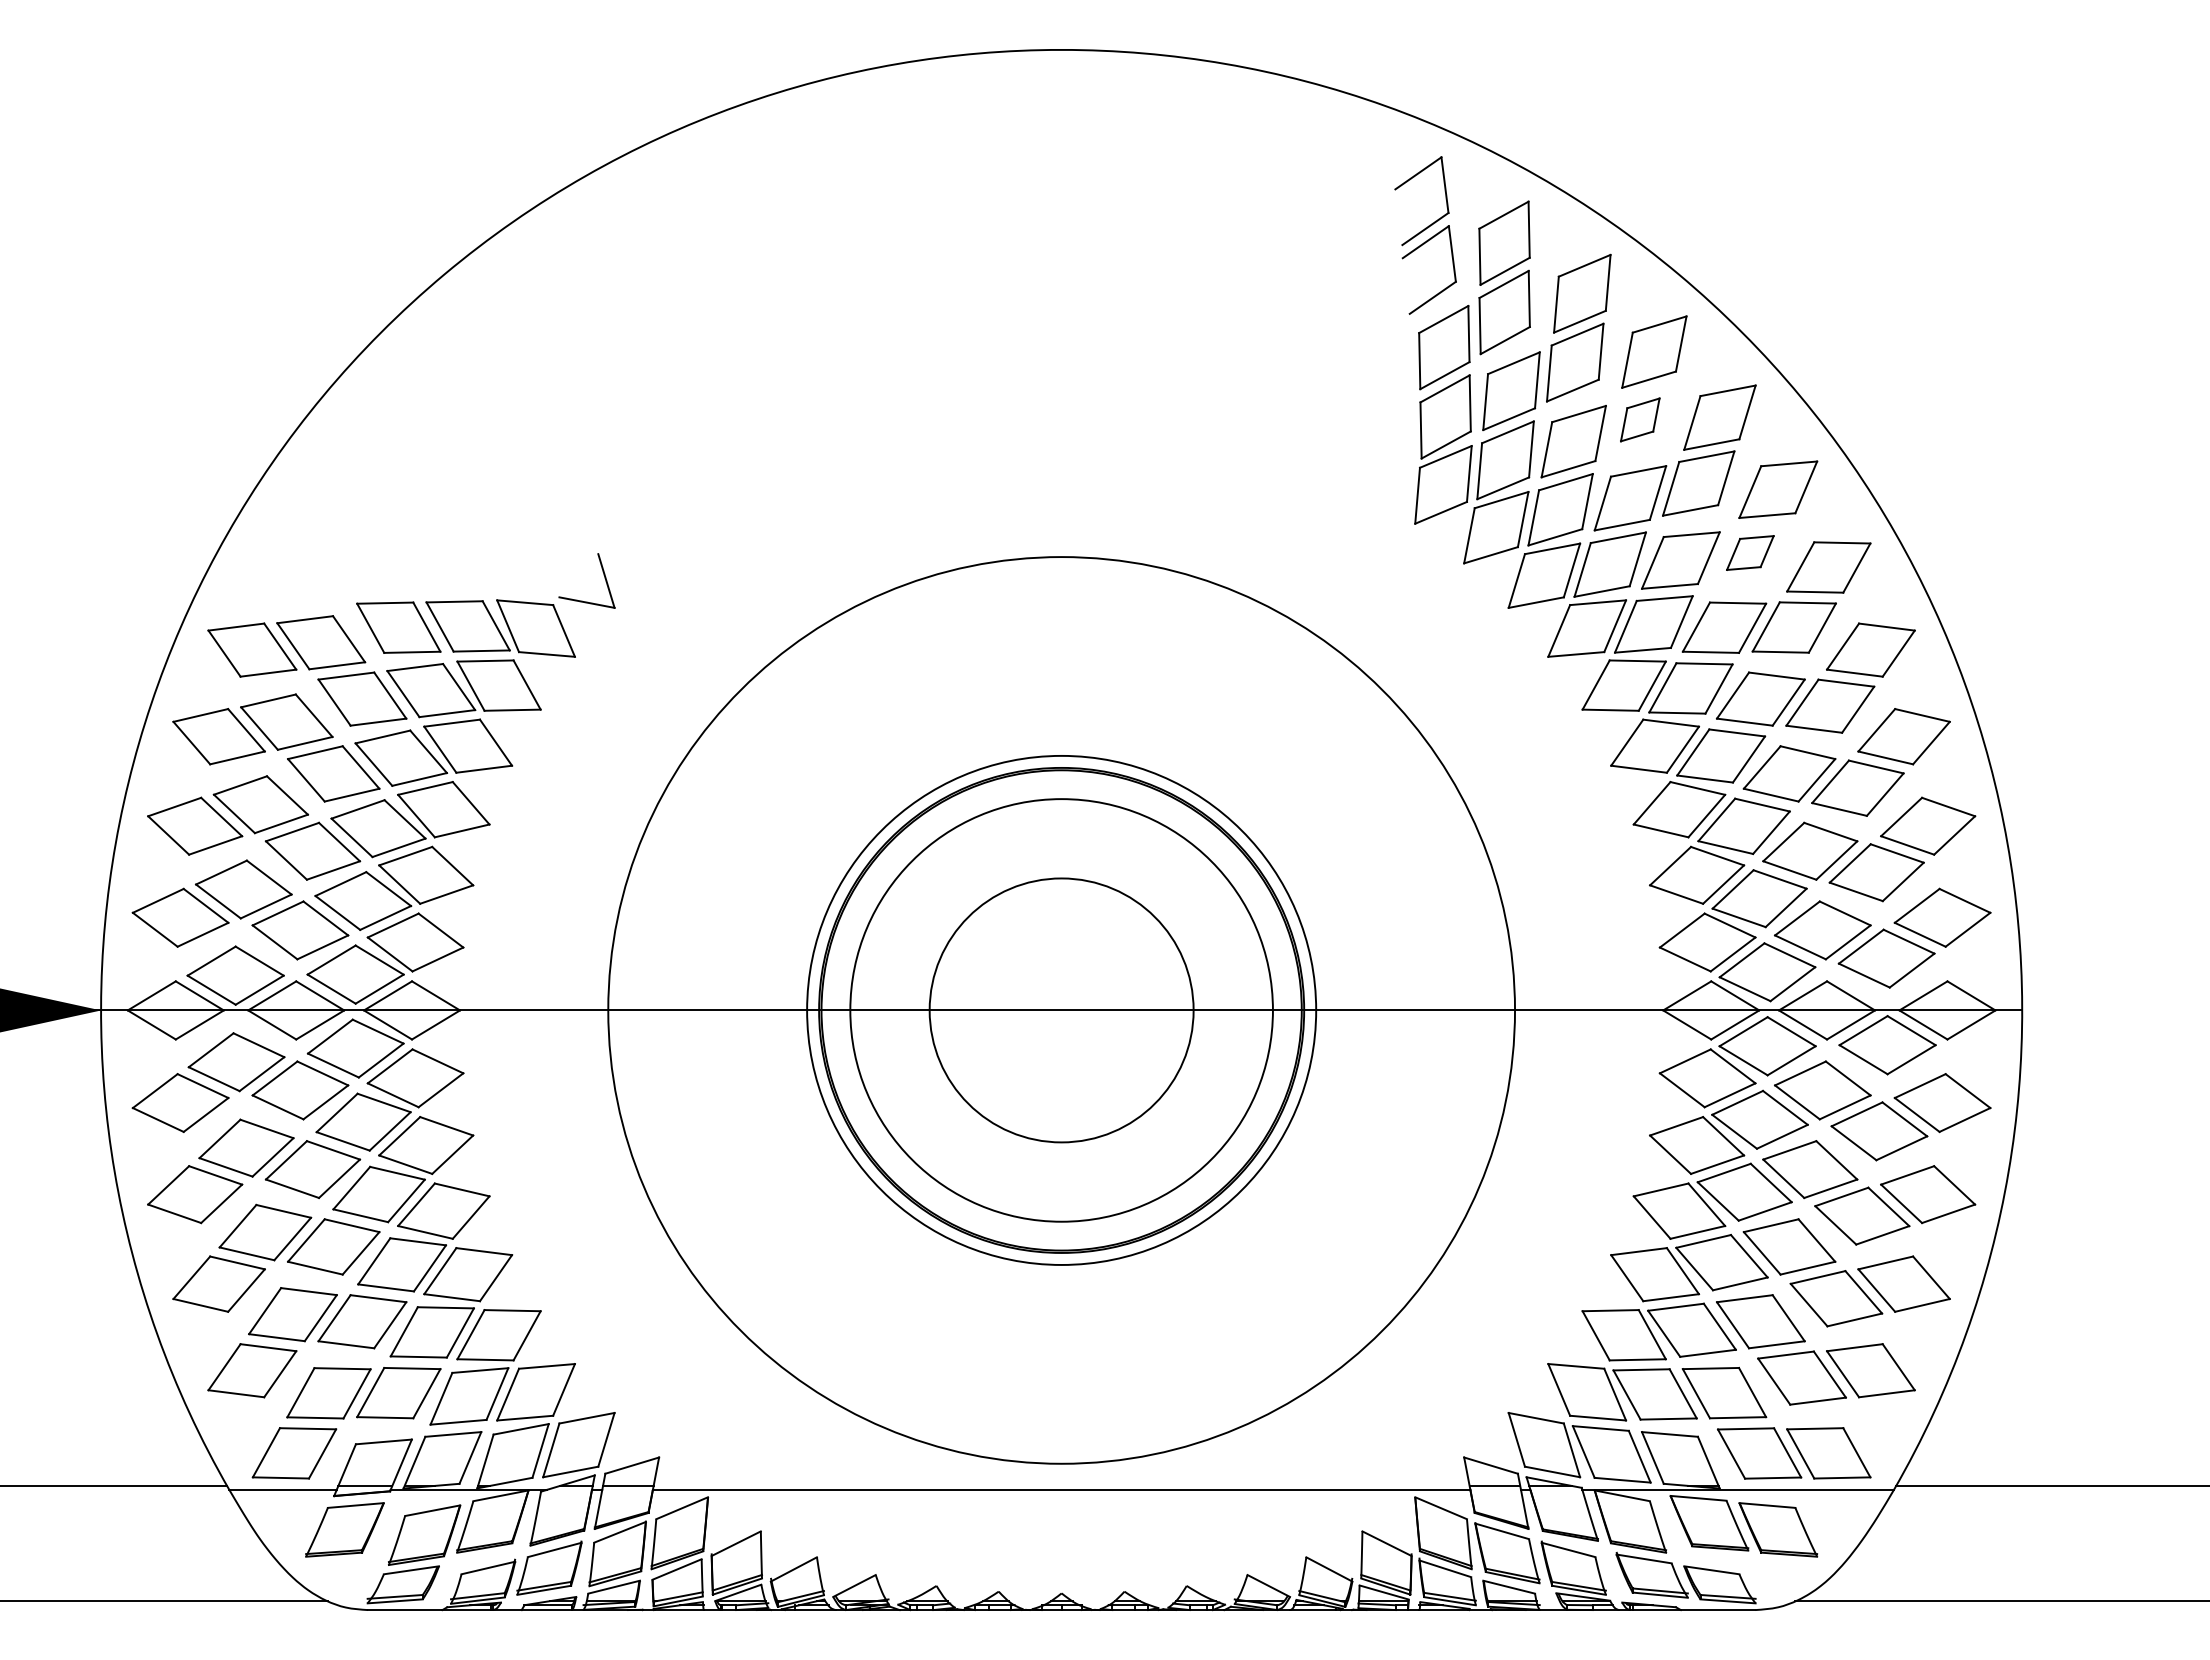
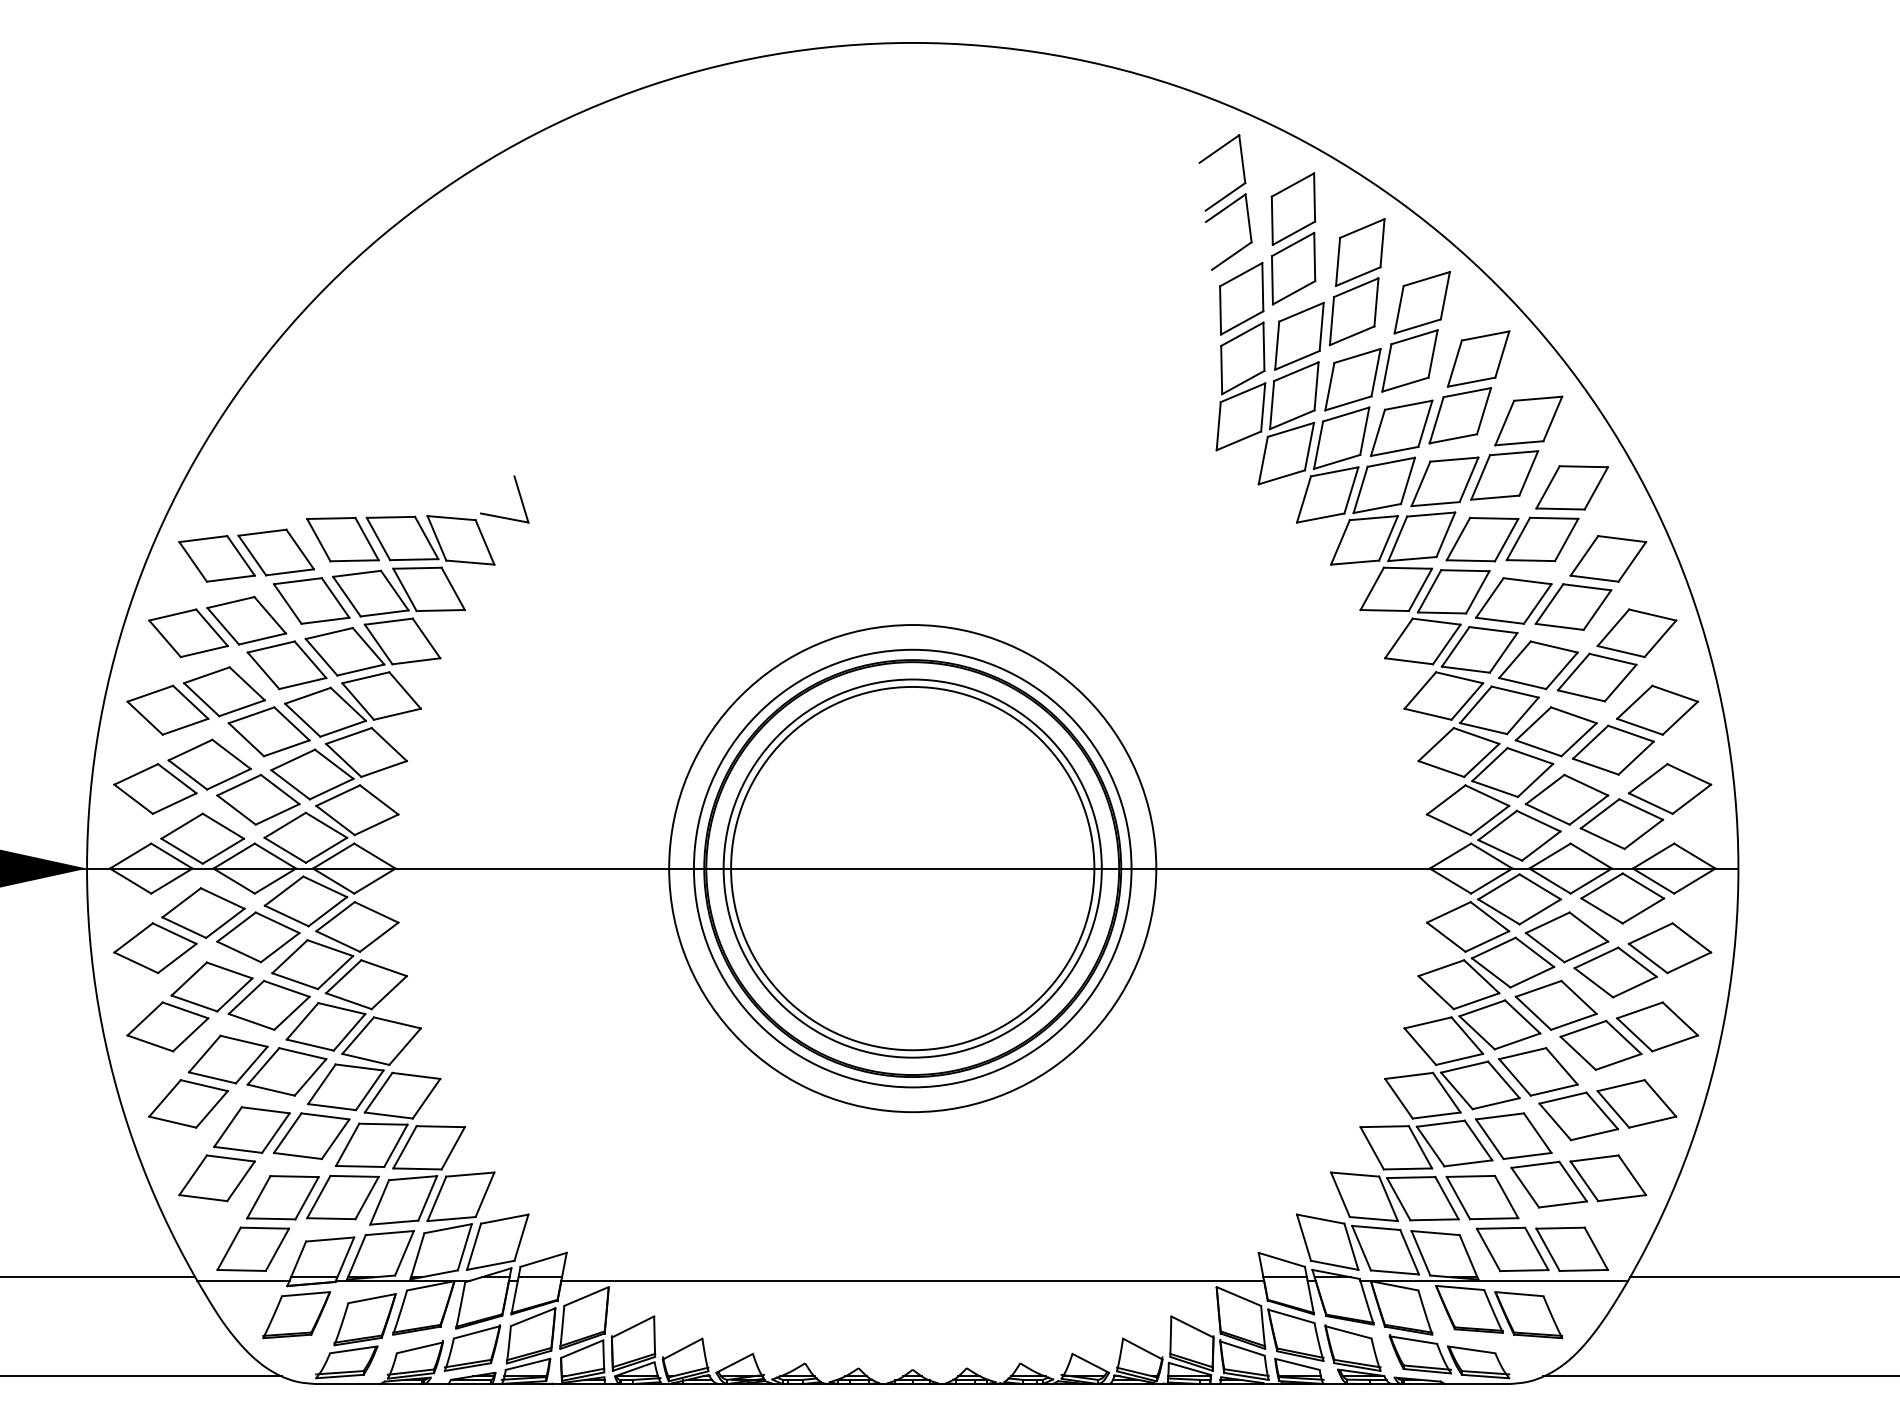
part: (1640, 419) -> (1410, 360), size x1.67
part: (1750, 552) -> (1504, 474), size x1.67
circle: (1061, 1010) -> (912, 868), size x0.62
circle: (1061, 1010) -> (912, 868), size x1.67

